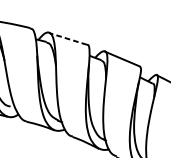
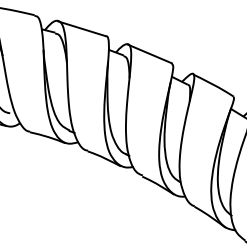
line: (67, 38) -> (81, 28), dashed -> solid

